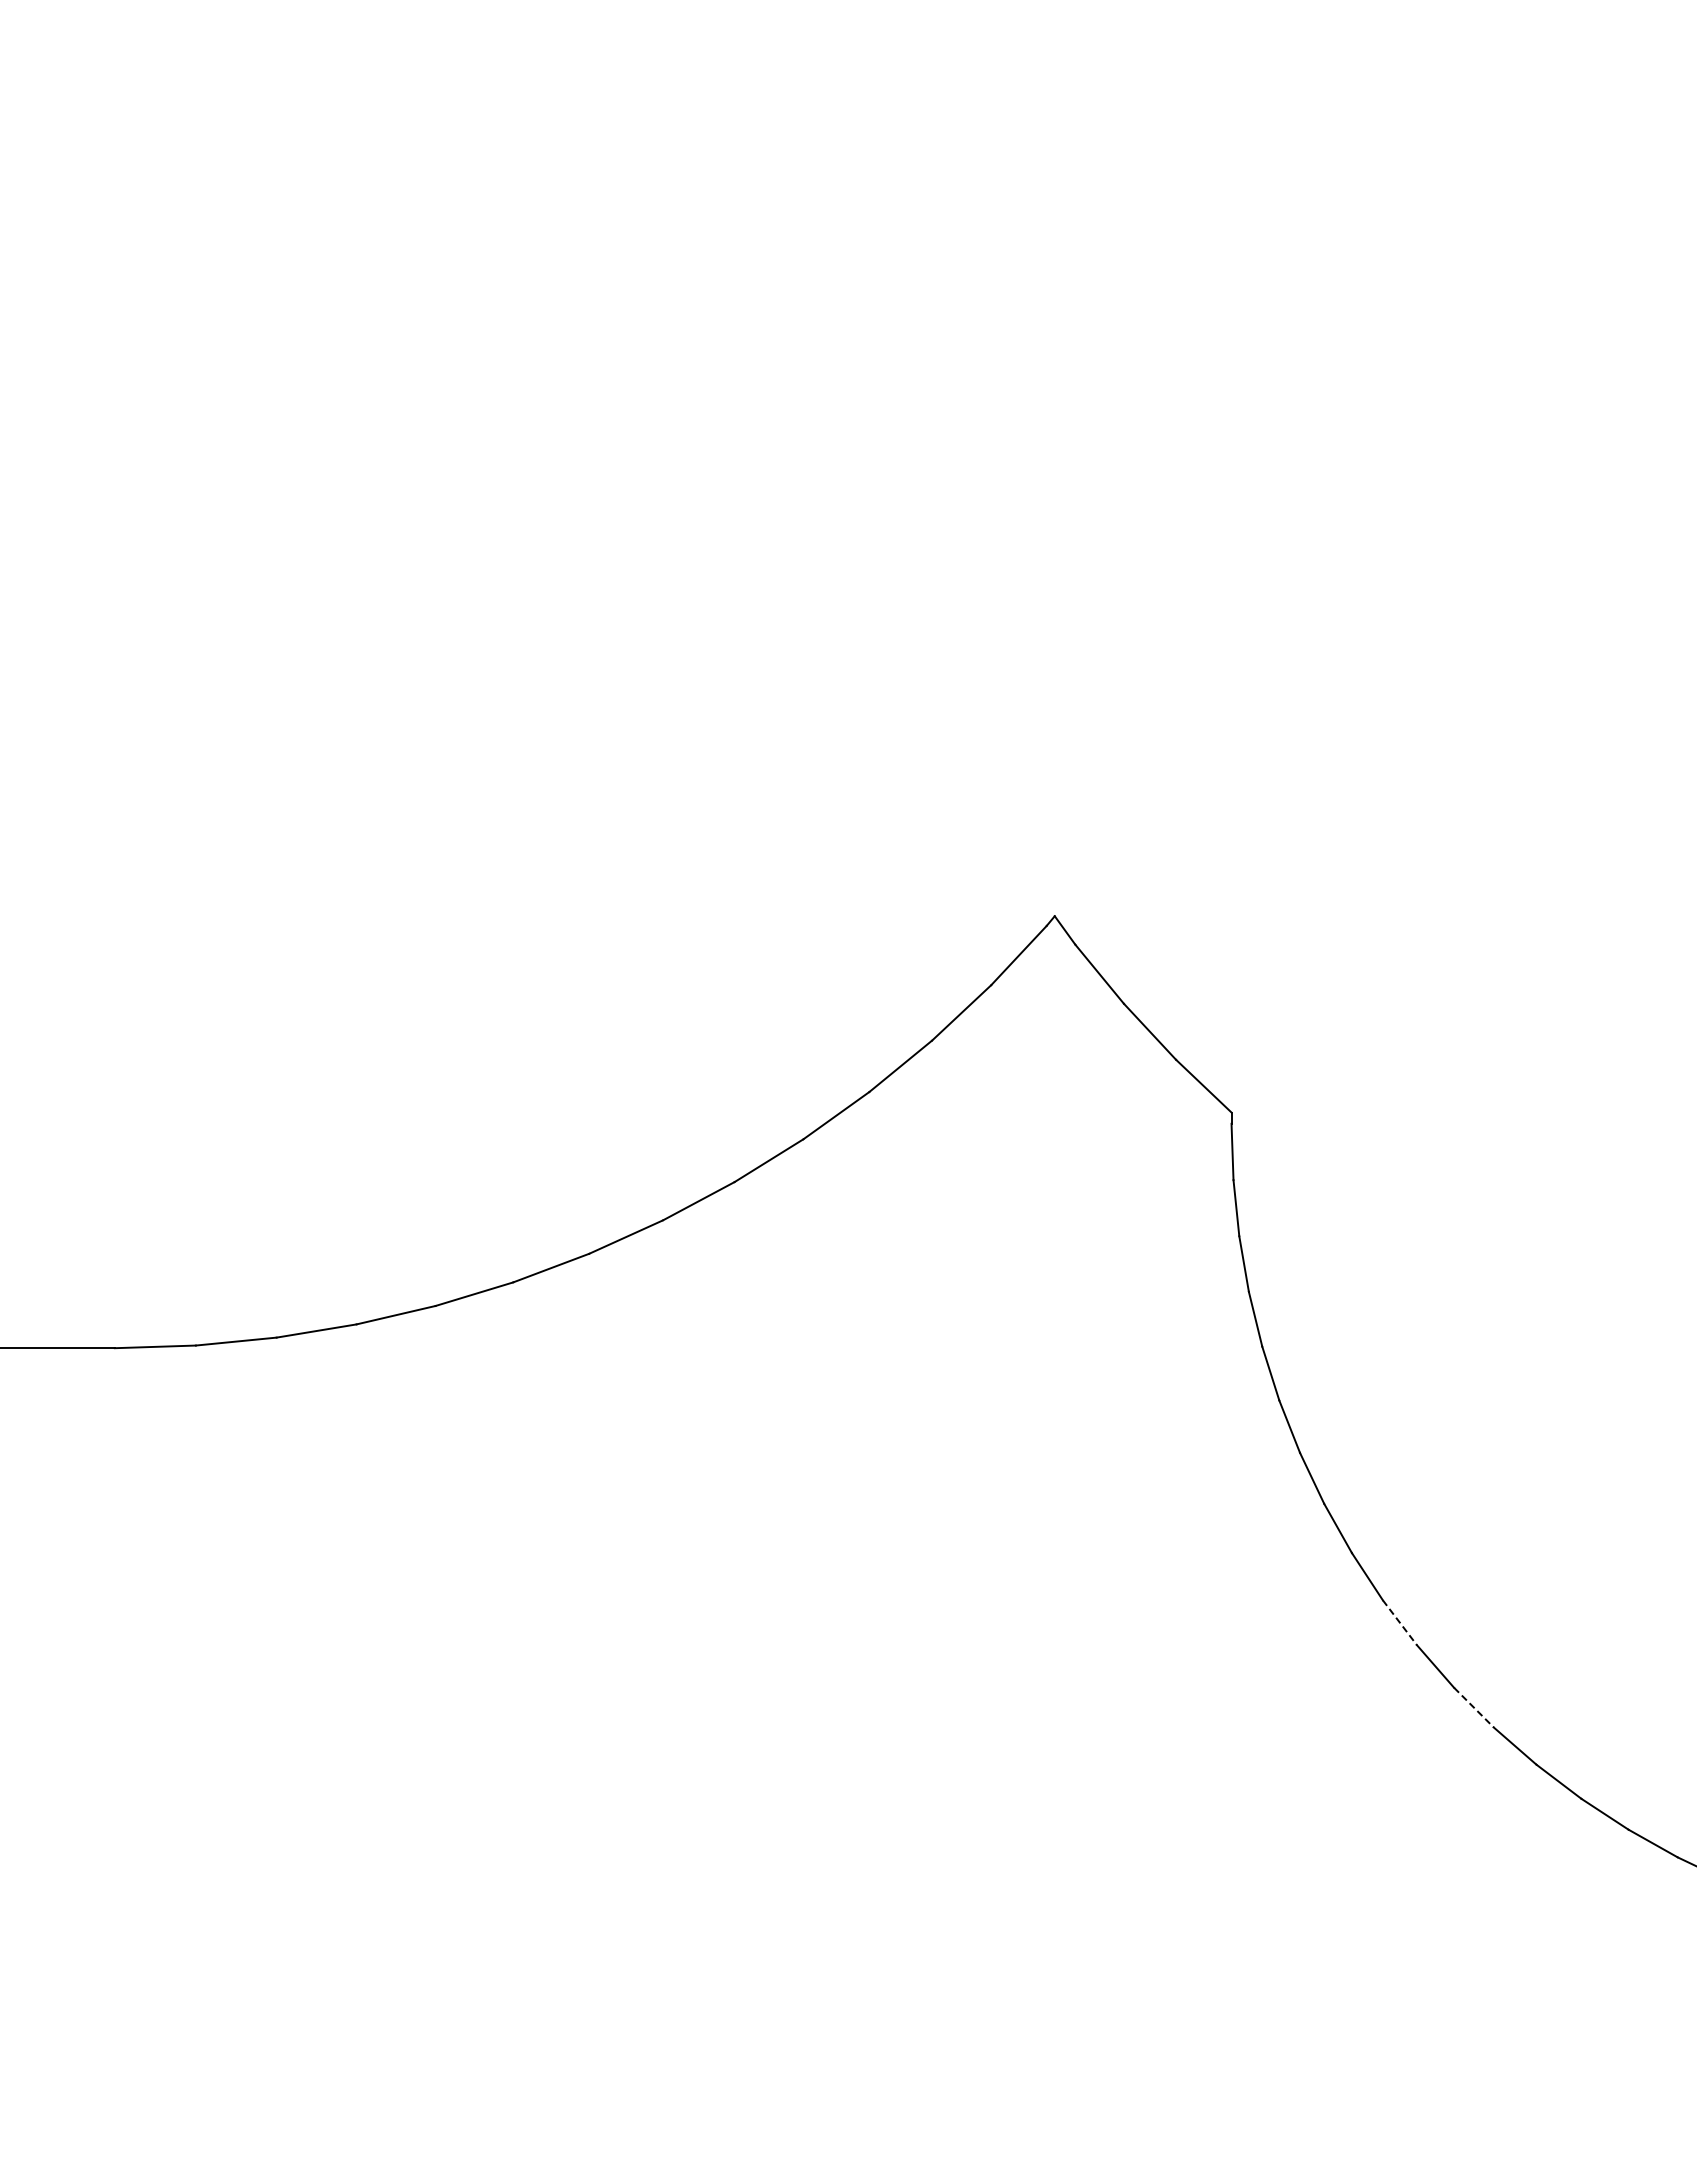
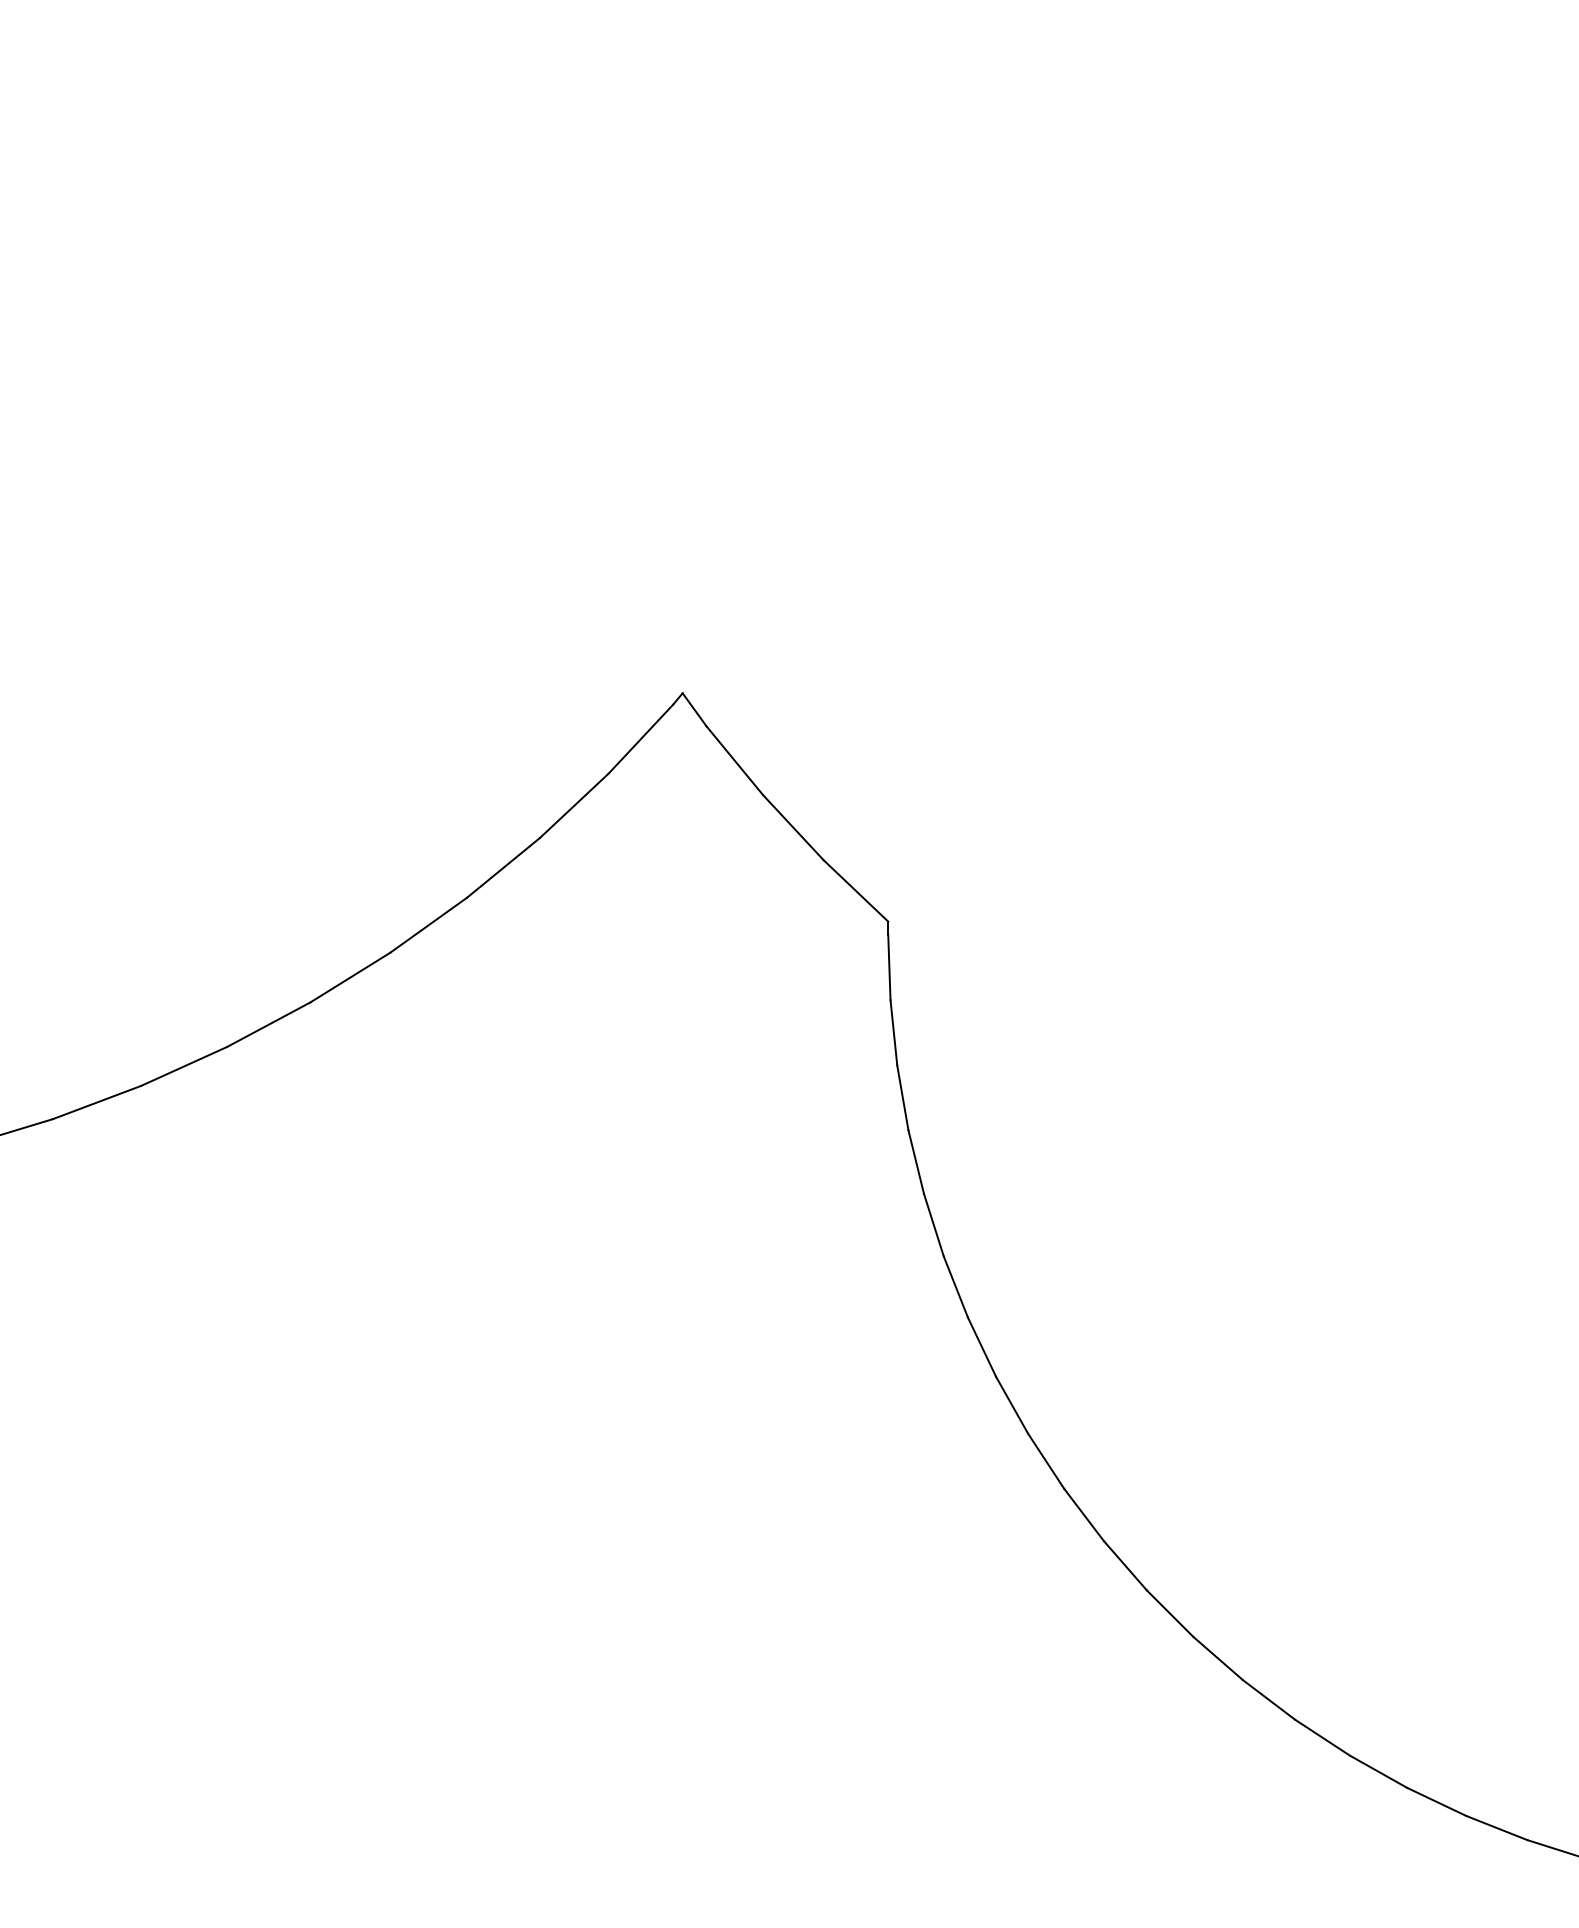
line: (1400, 1623) -> (1084, 1515), dashed -> solid
line: (1474, 1708) -> (1170, 1614), dashed -> solid

